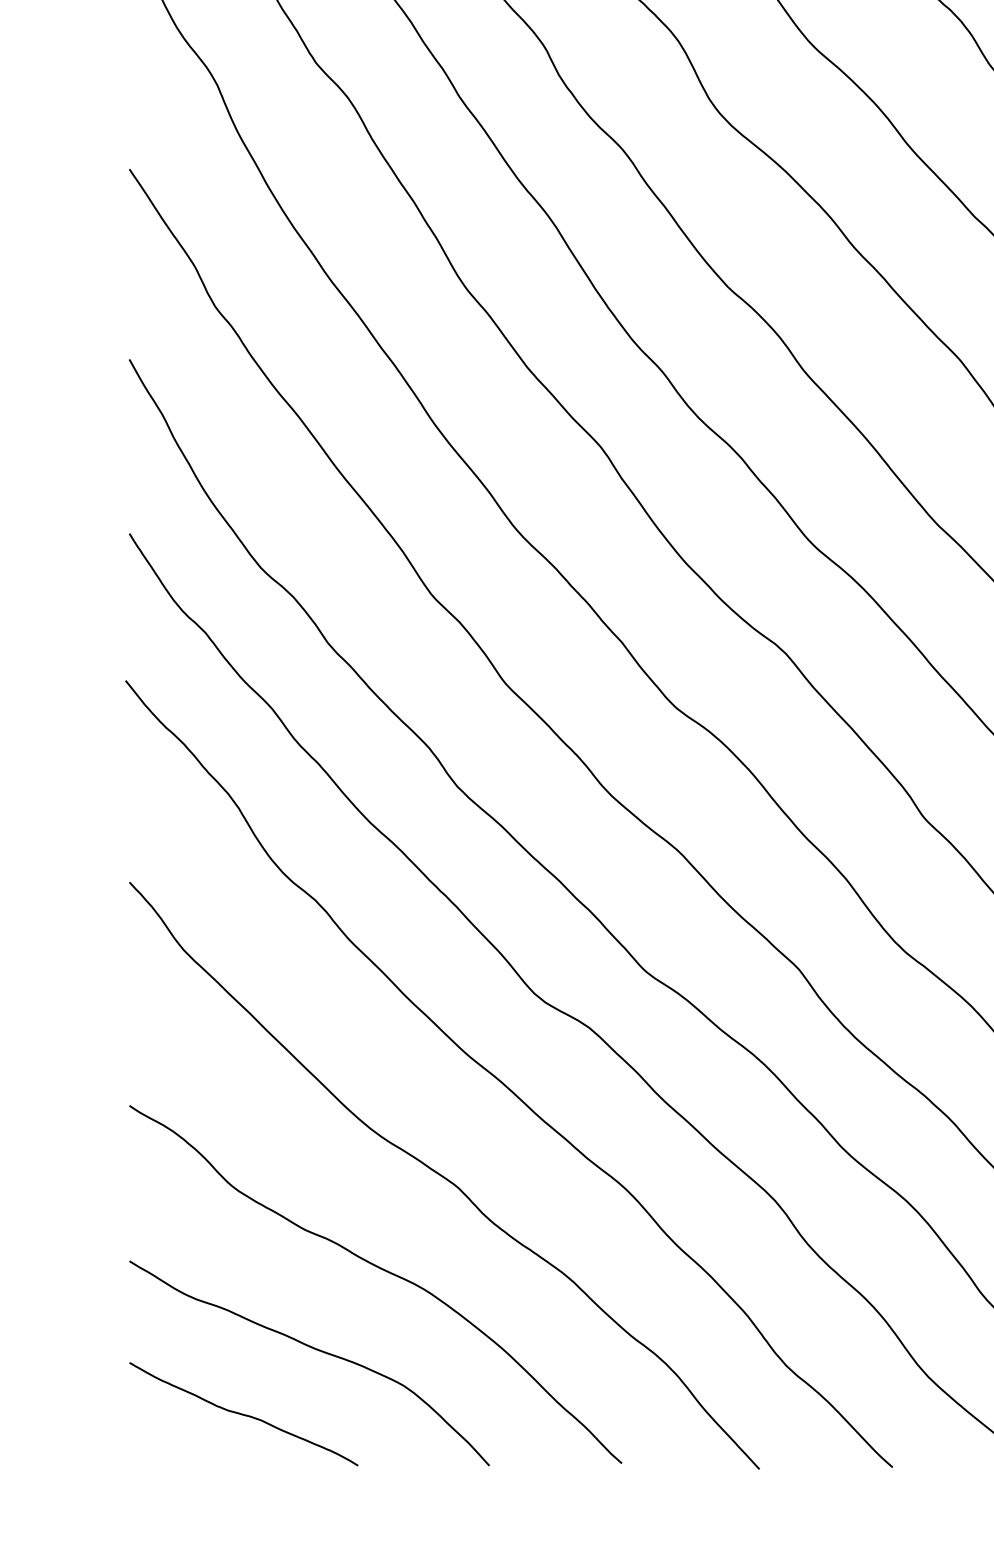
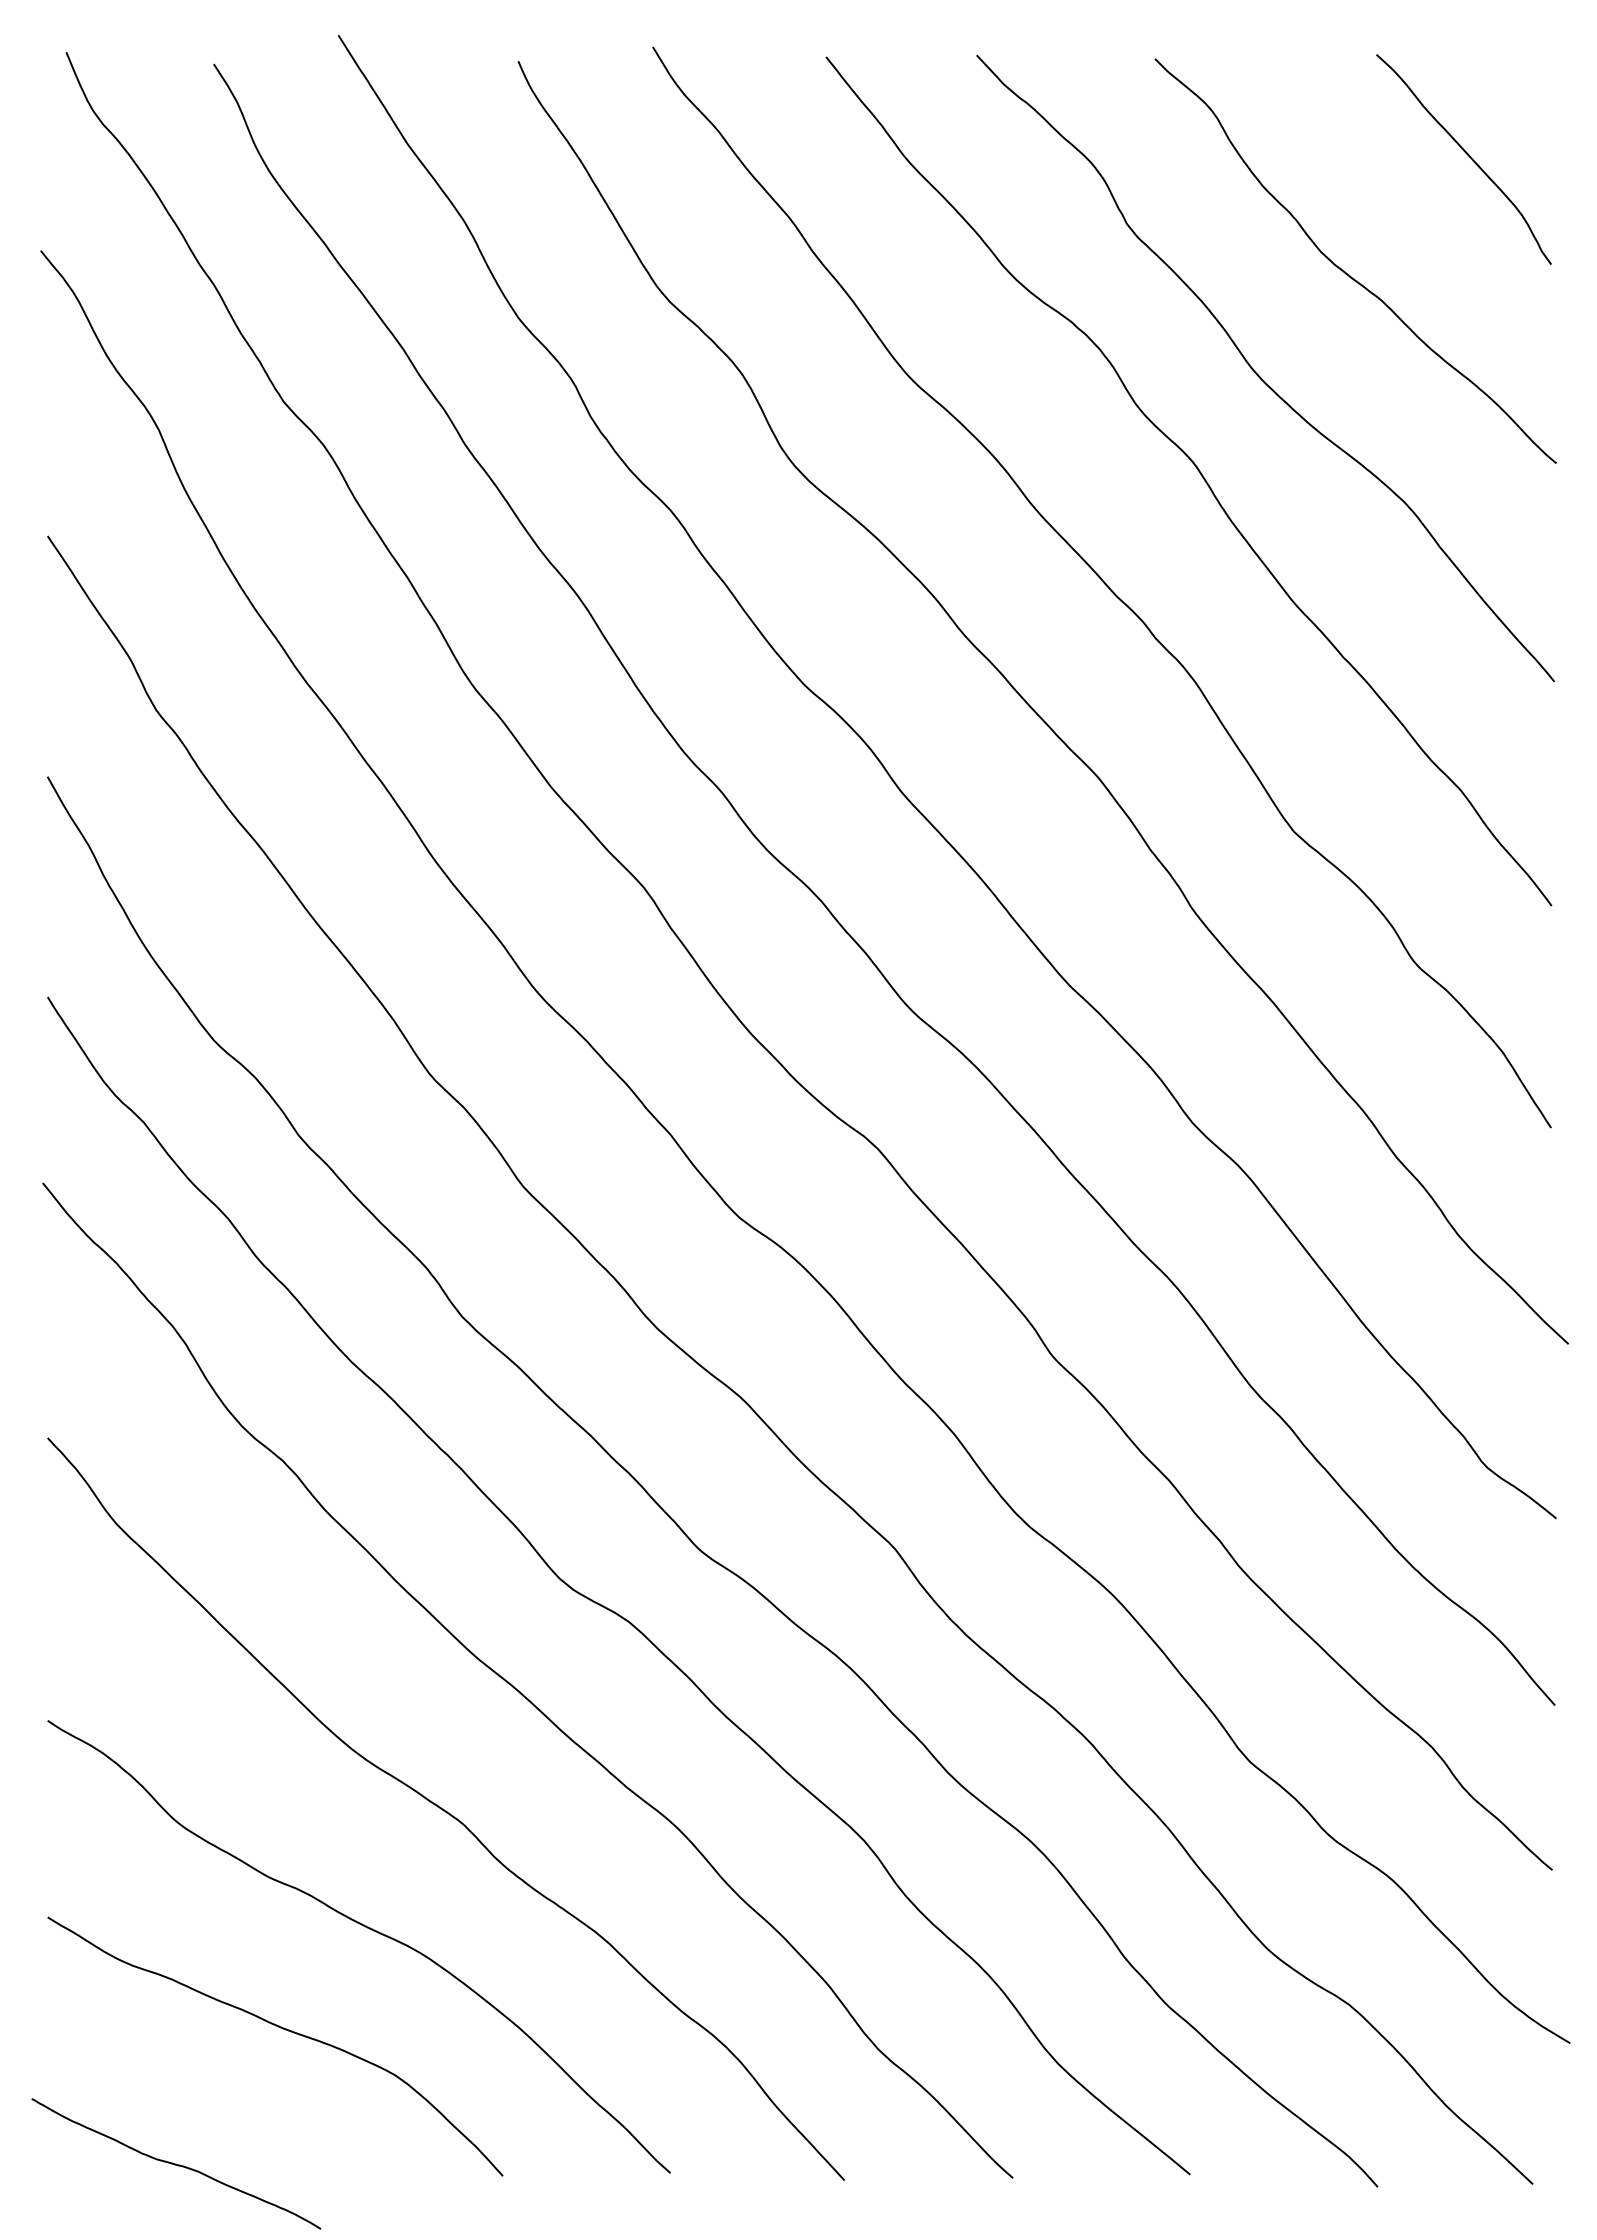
curve: (243, 1413) -> (176, 2163), moved

